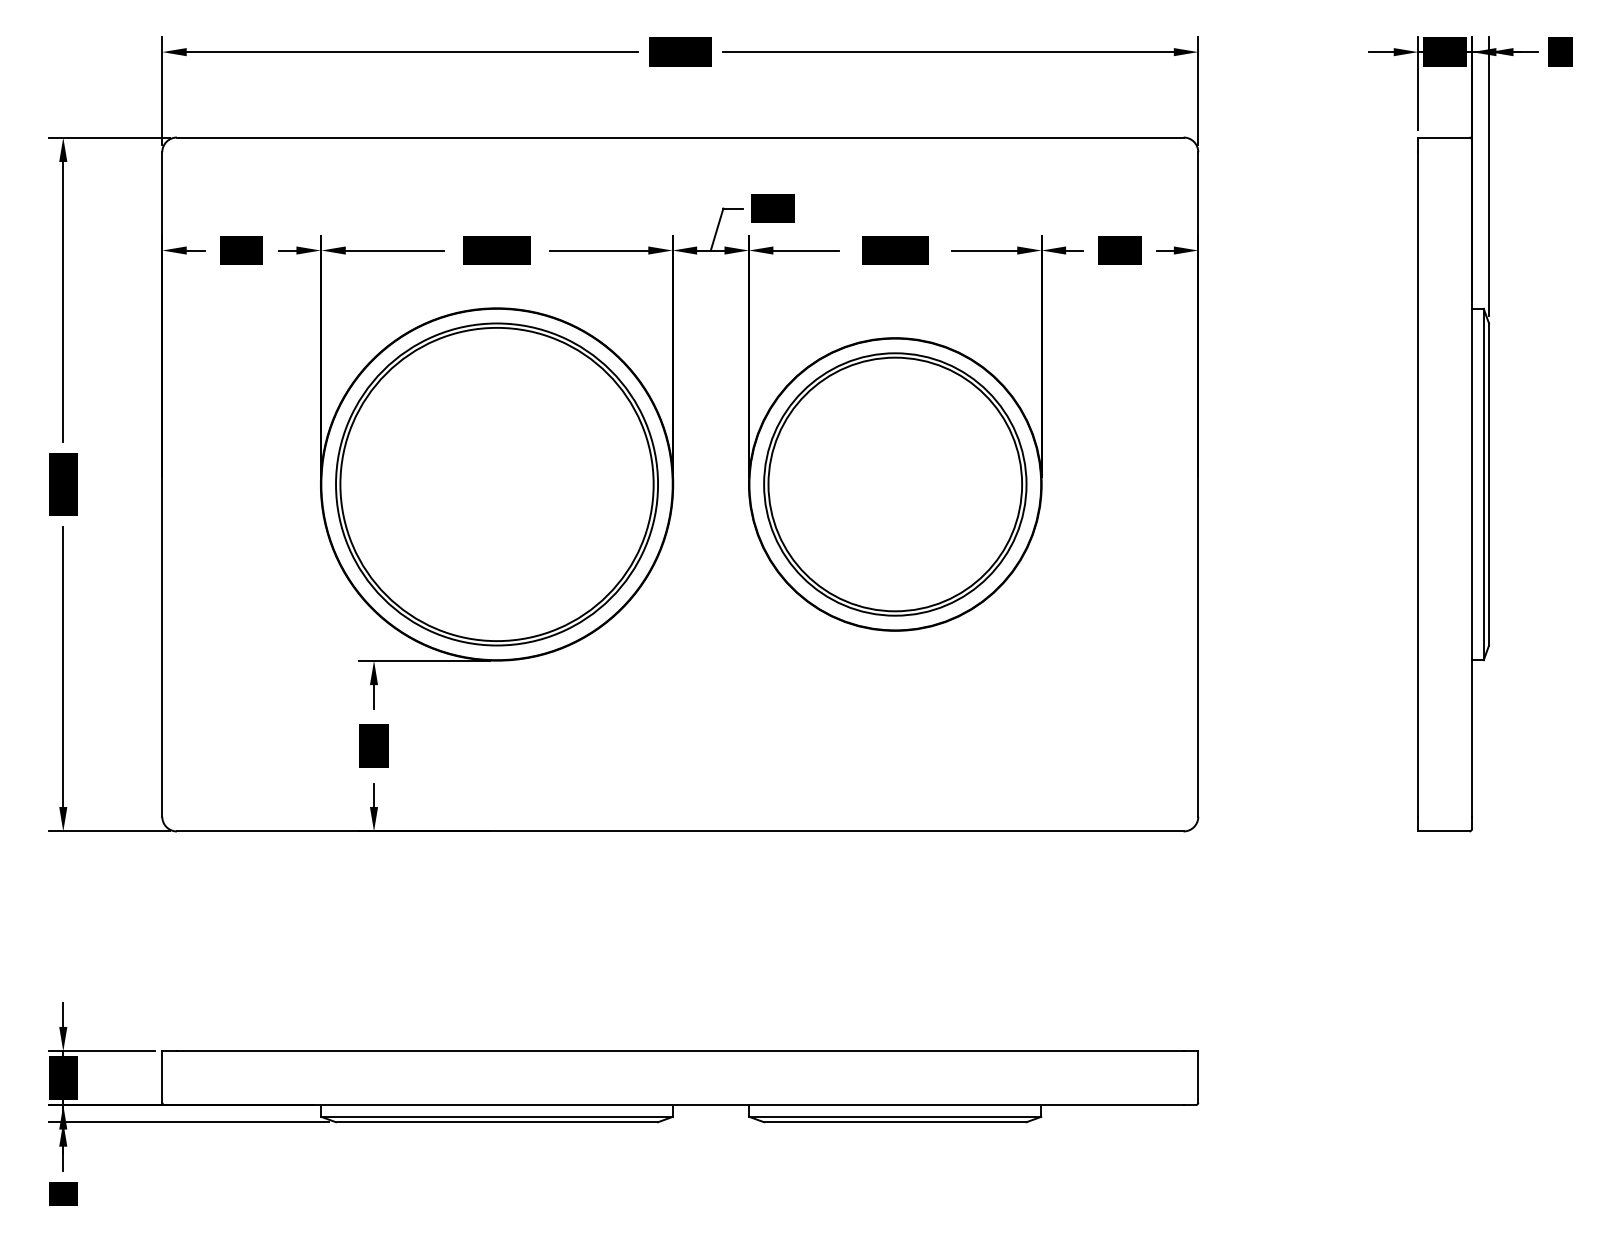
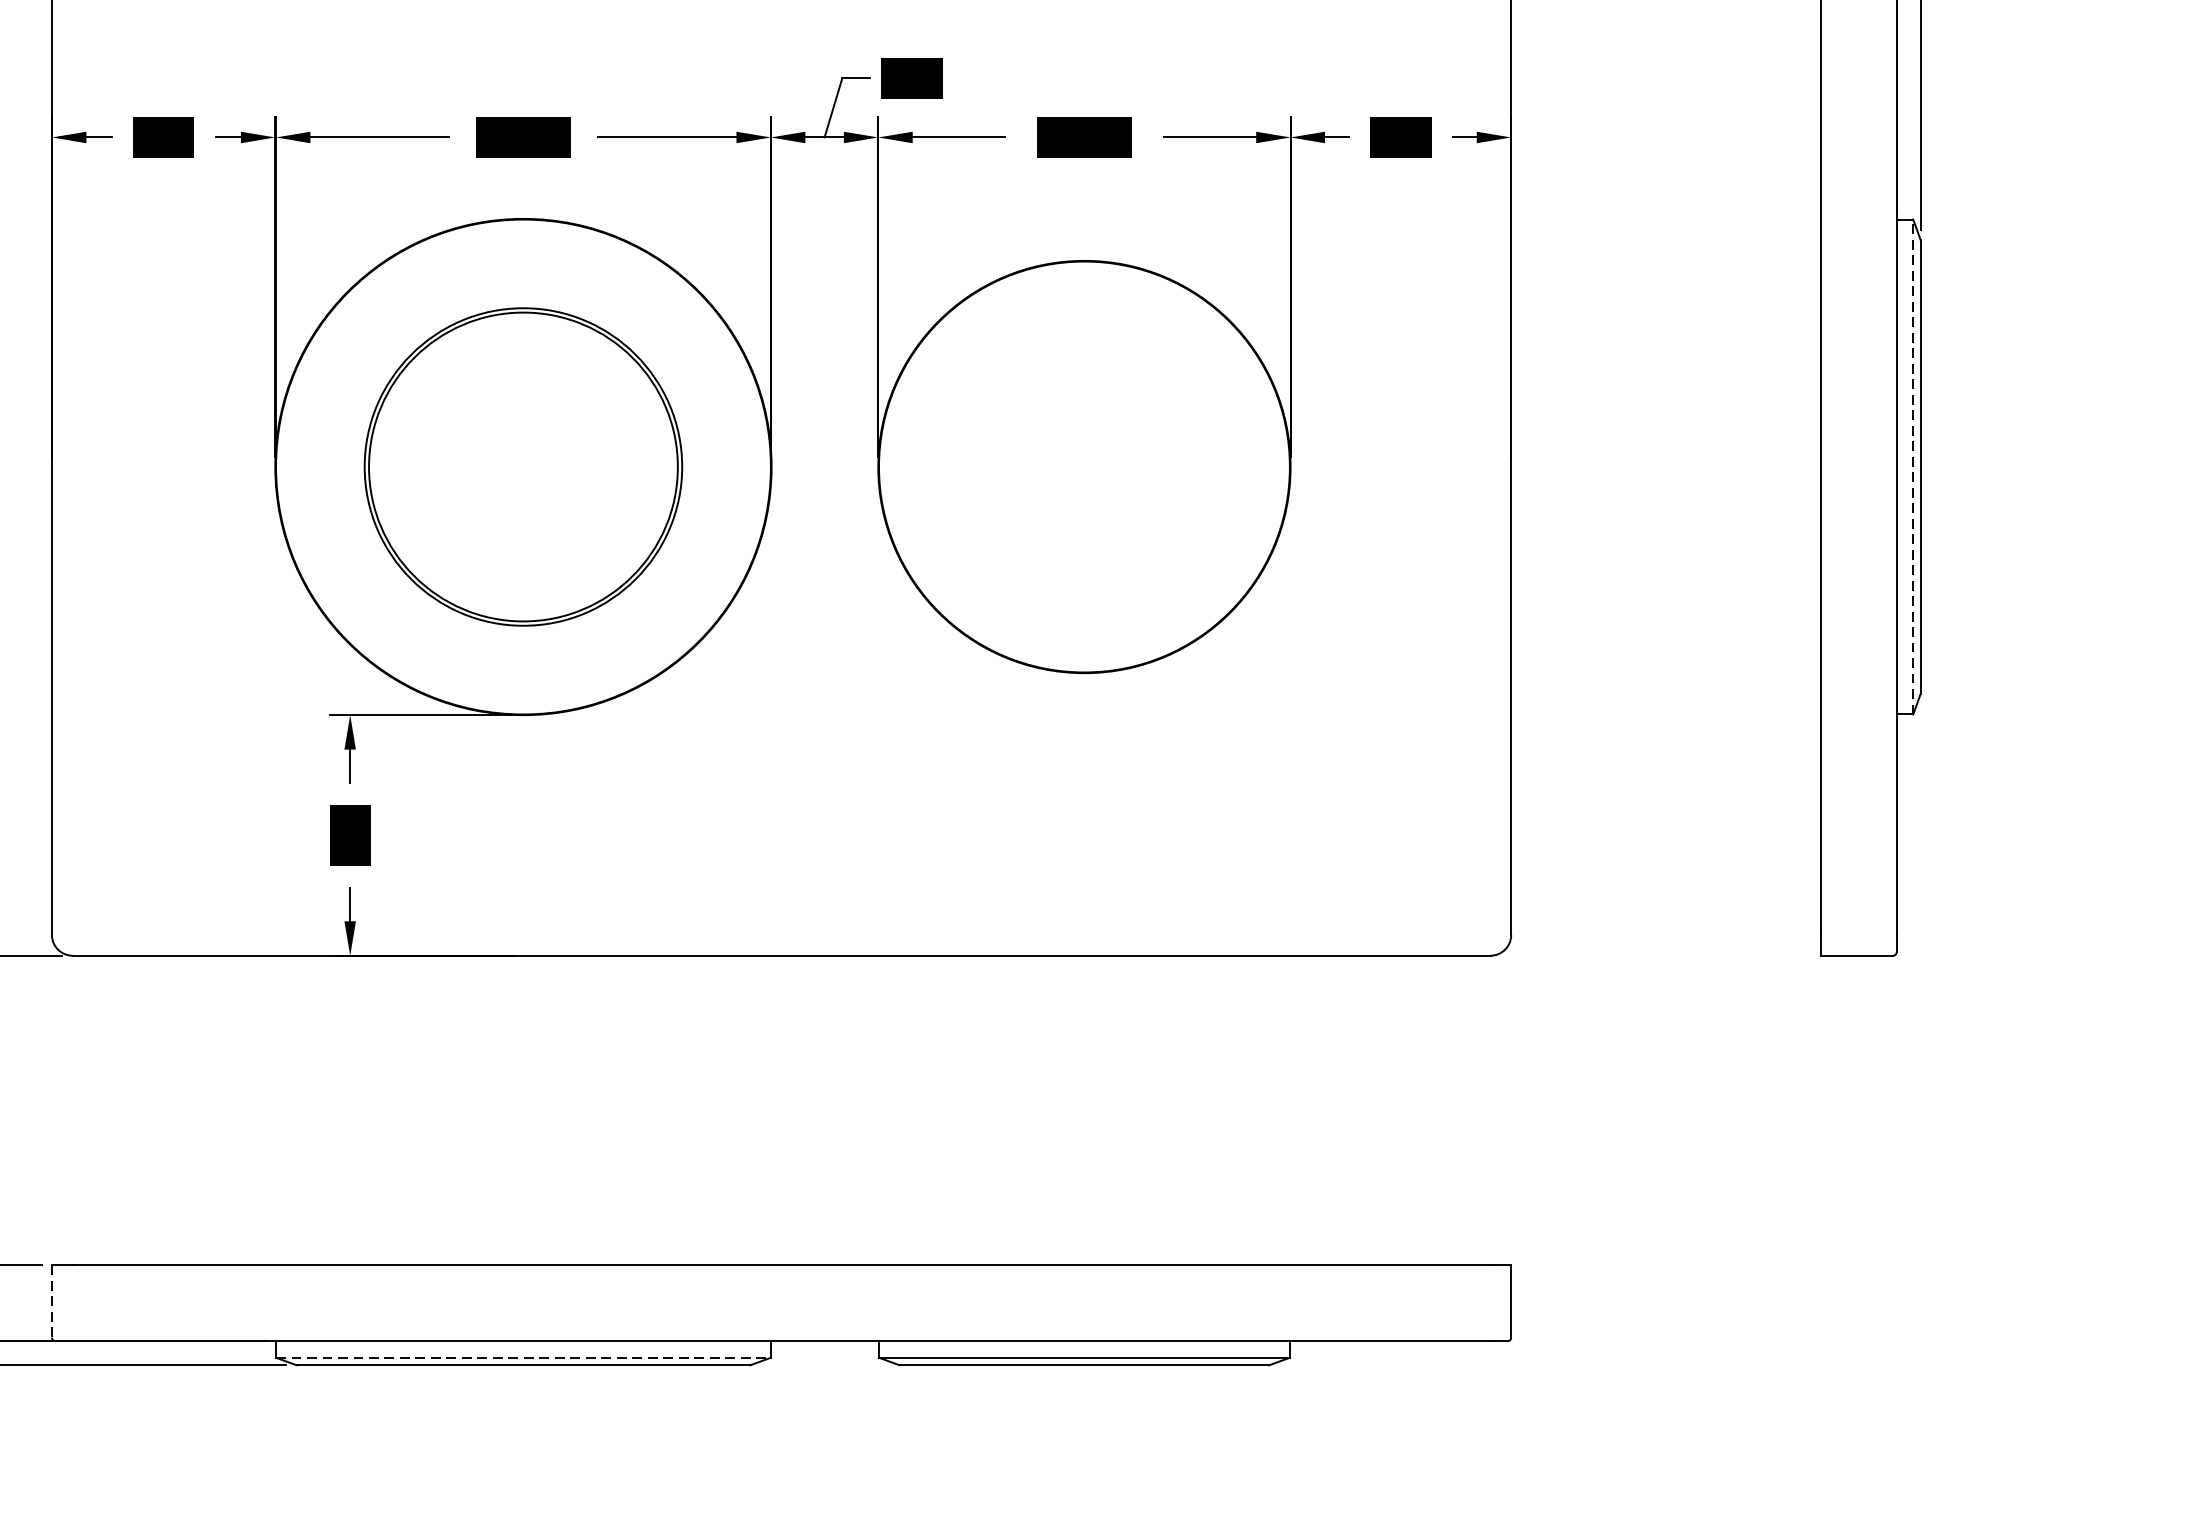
part: (496, 484) -> (522, 467), size x0.7
part: (895, 484) -> (1084, 467), removed
line: (1483, 484) -> (1912, 467), solid -> dashed
line: (162, 1077) -> (52, 1302), solid -> dashed
line: (497, 1116) -> (524, 1357), solid -> dashed

